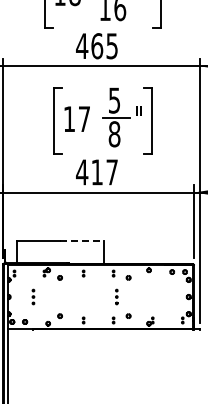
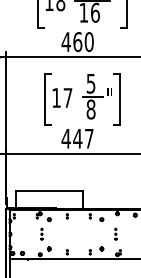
text: (112, 46) -> (89, 42), 465 -> 460
text: (97, 172) -> (78, 138), 417 -> 447
line: (82, 241) -> (66, 191), dashed -> solid
part: (33, 296) -> (41, 233), moved
line: (116, 296) -> (115, 233), moved

